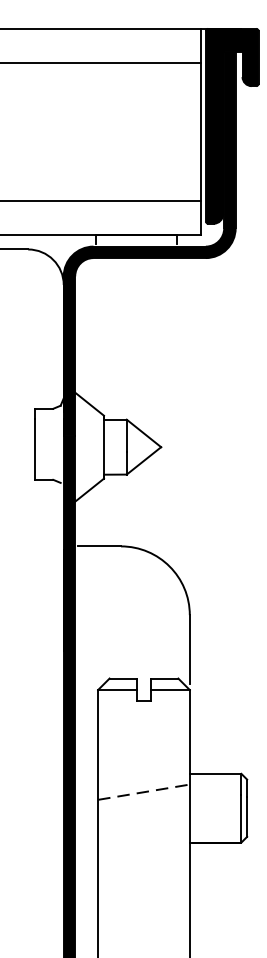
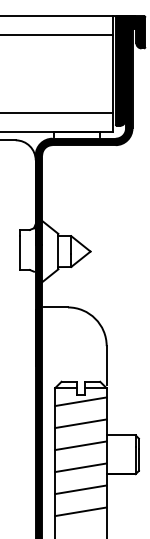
line: (143, 713) -> (80, 401), added
line: (143, 752) -> (80, 423), added
line: (145, 791) -> (81, 445), dashed -> solid
line: (143, 830) -> (80, 467), added
line: (143, 869) -> (80, 489), added
line: (143, 909) -> (80, 511), added

